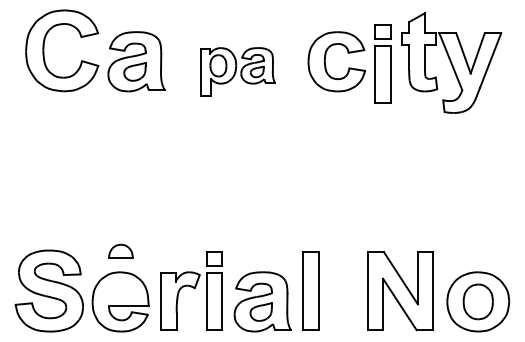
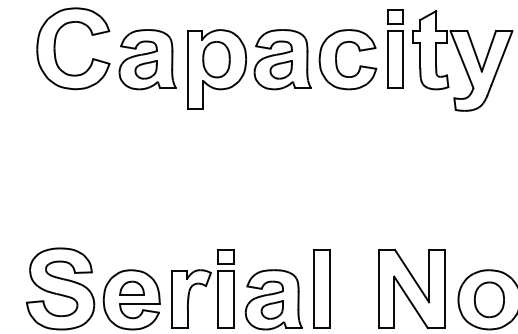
part: (382, 63) -> (394, 48), moved
part: (237, 71) -> (248, 69), size x1.67
part: (120, 250) -> (131, 287), moved

